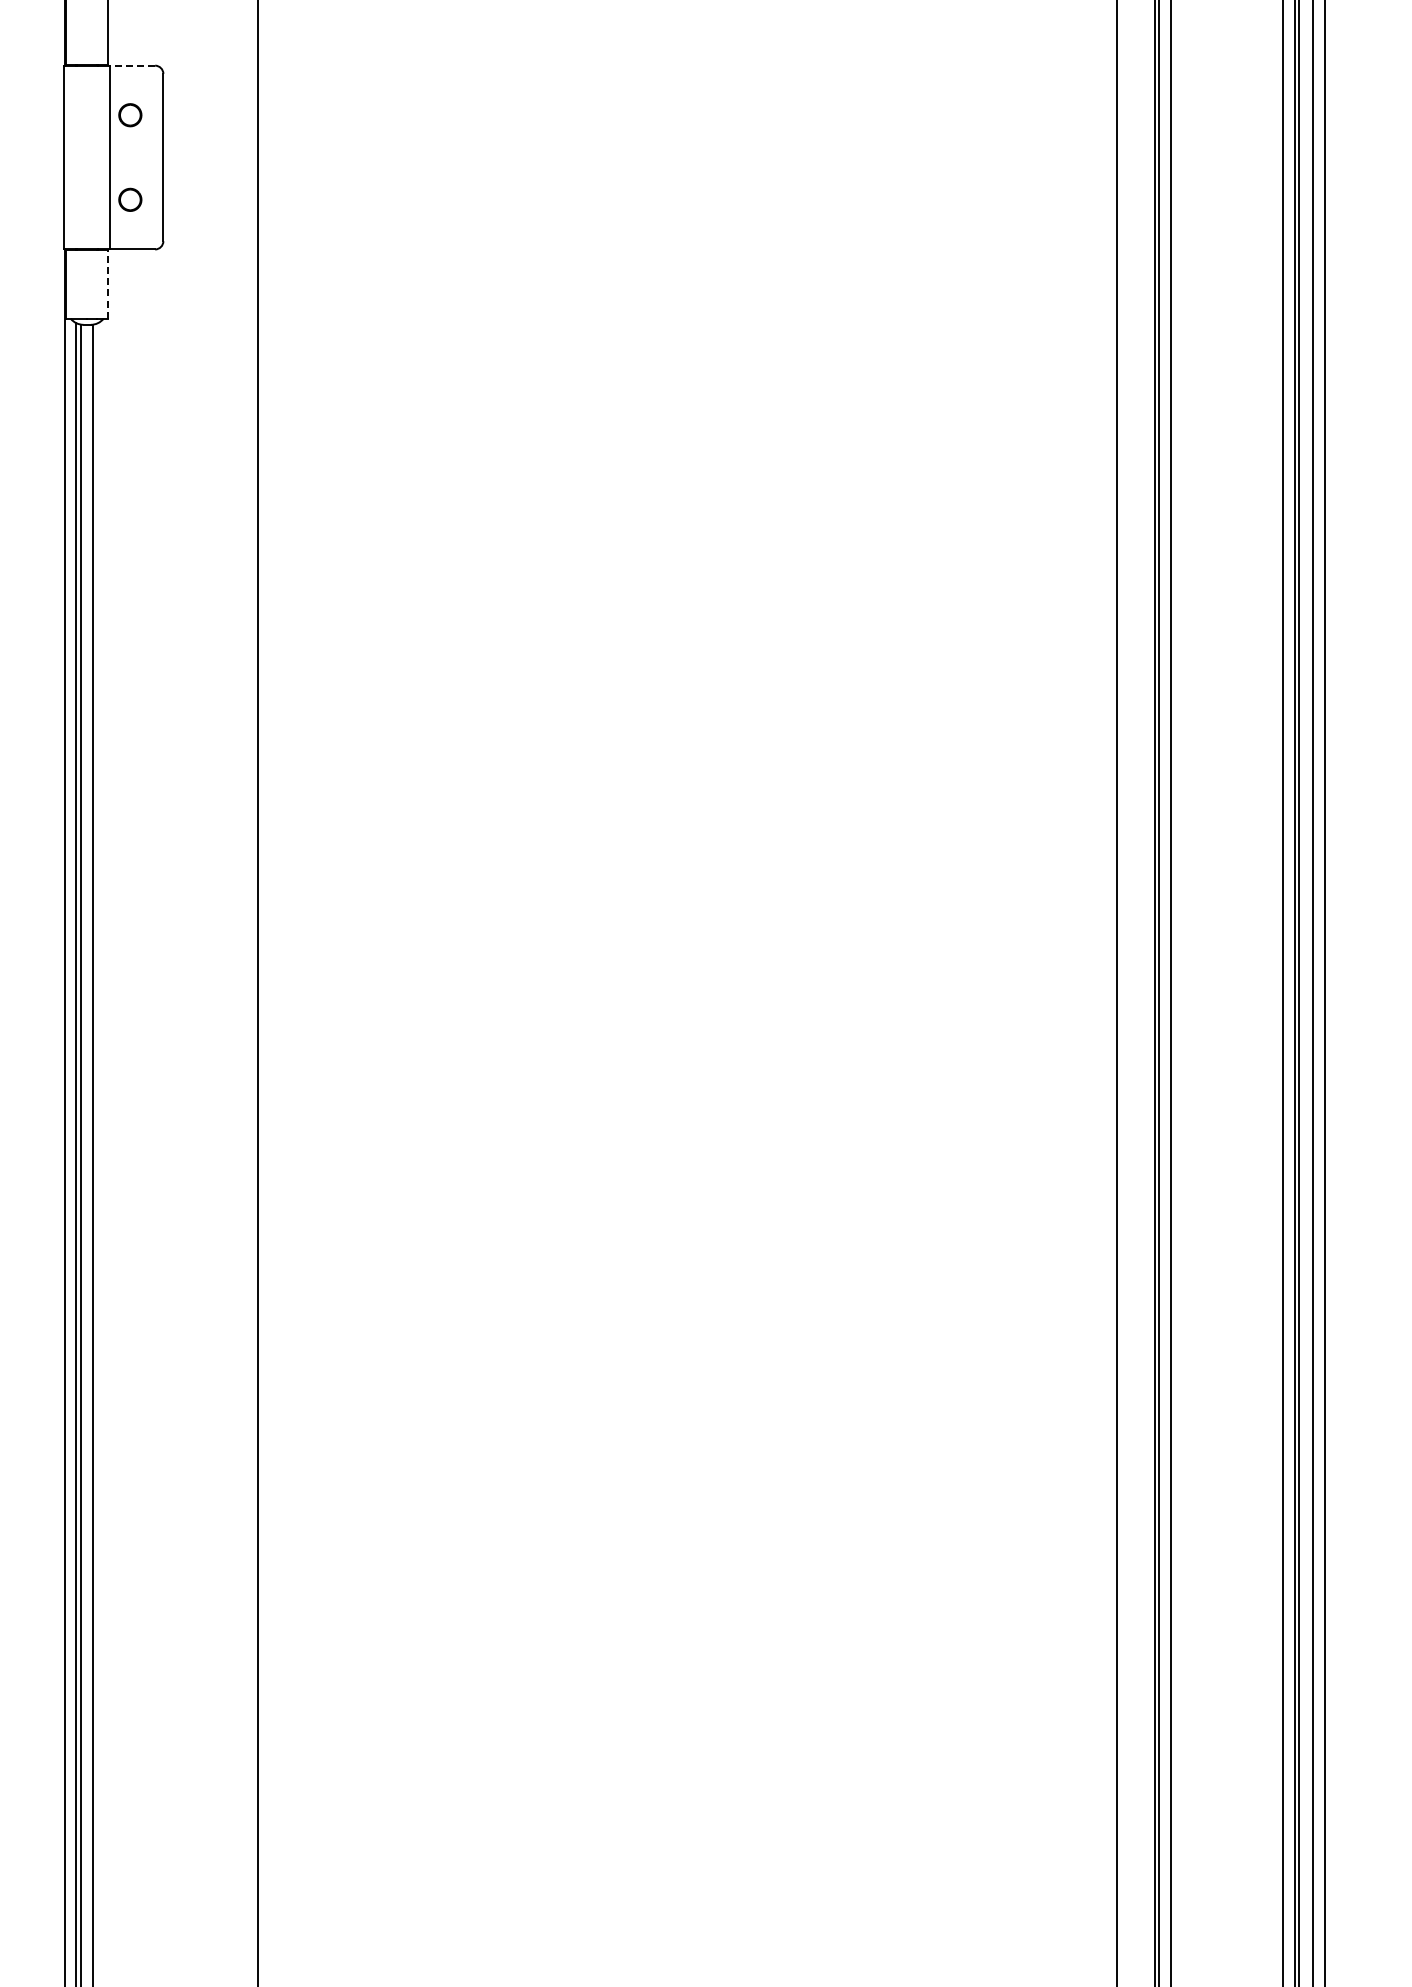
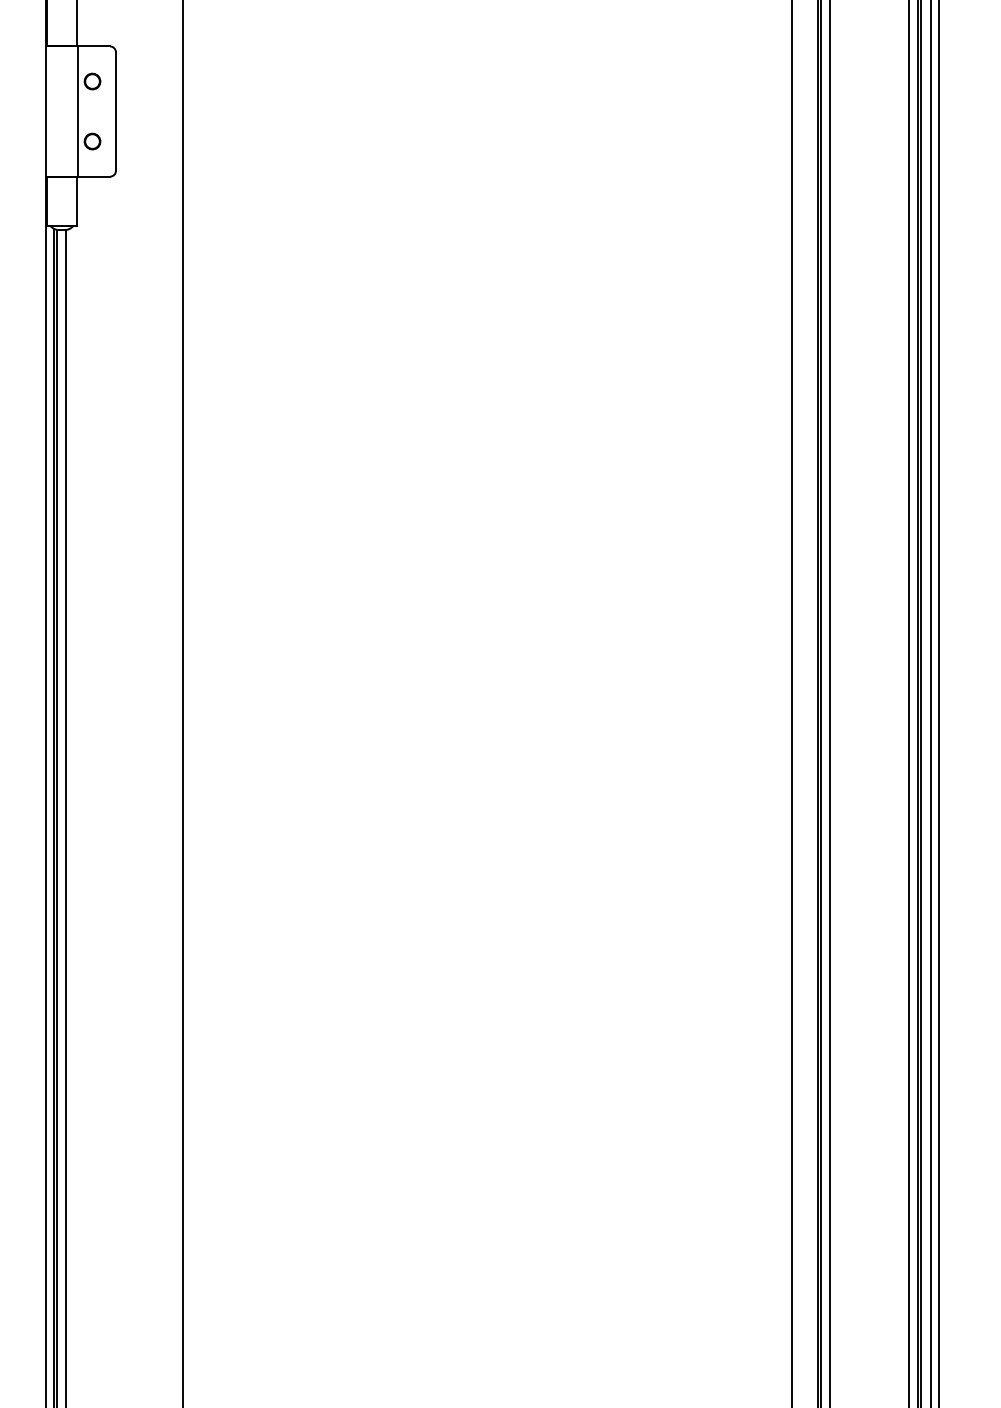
line: (132, 65) -> (94, 46), dashed -> solid
line: (108, 284) -> (77, 201), dashed -> solid

